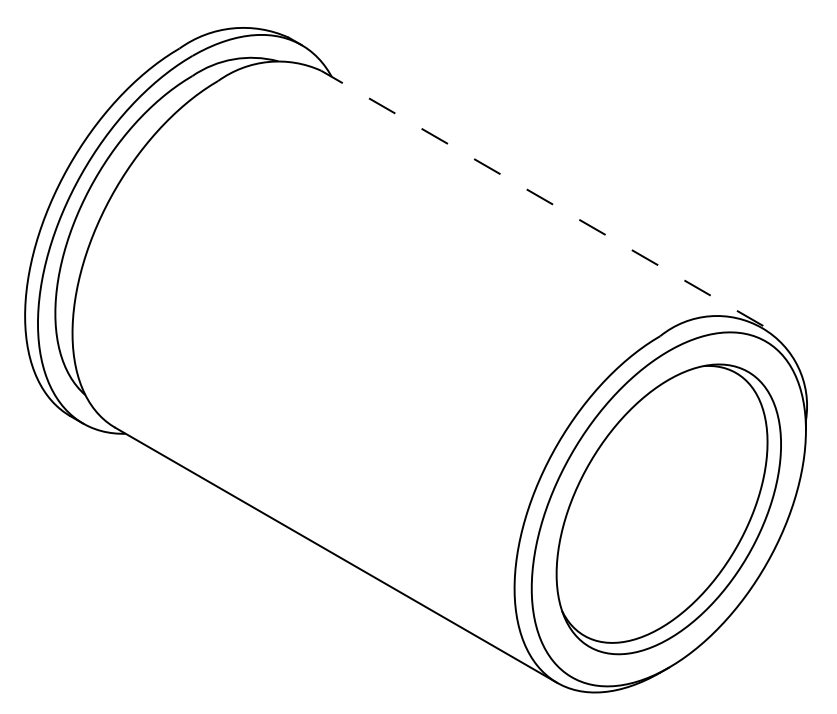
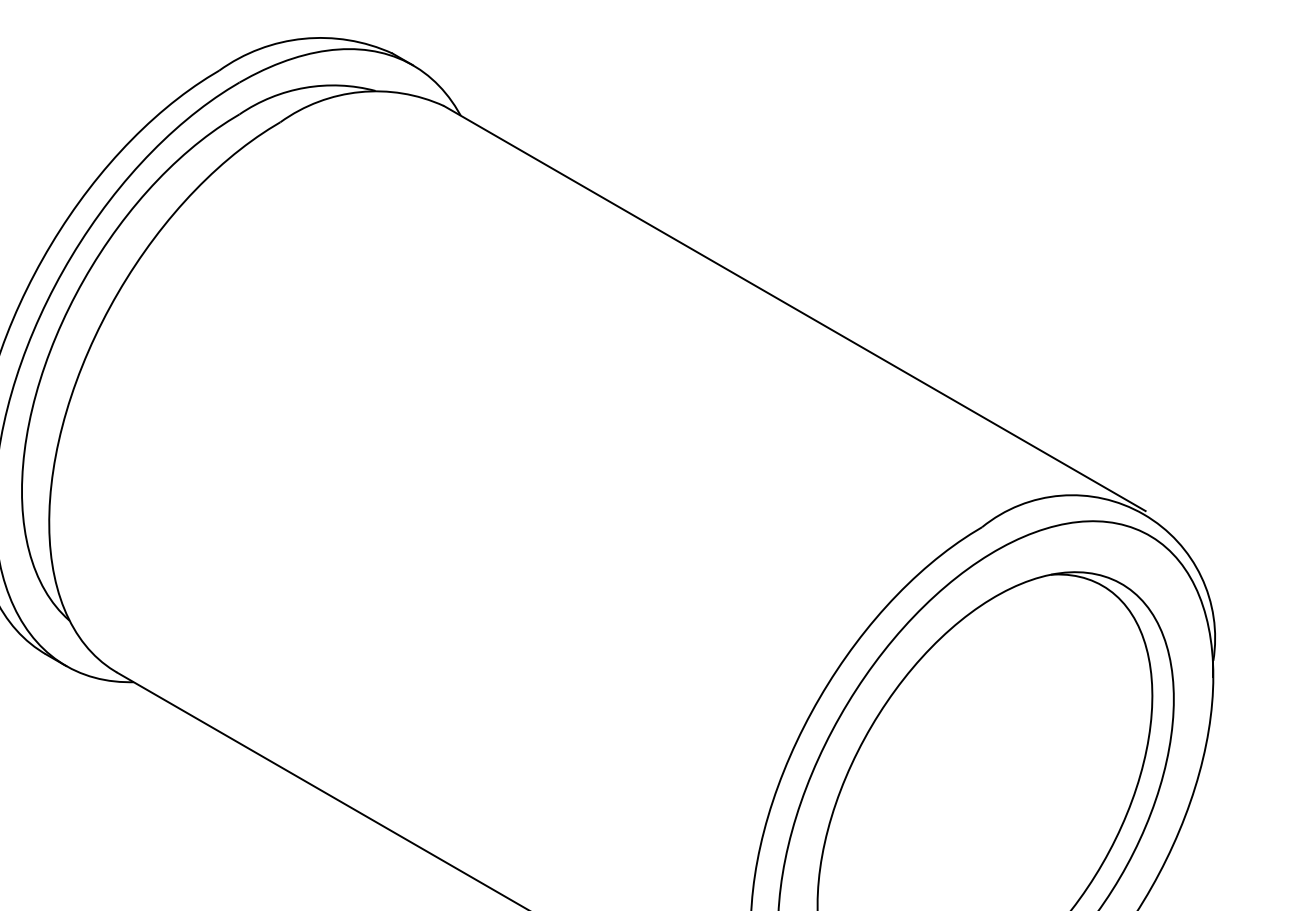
line: (541, 198) -> (793, 308), dashed -> solid

